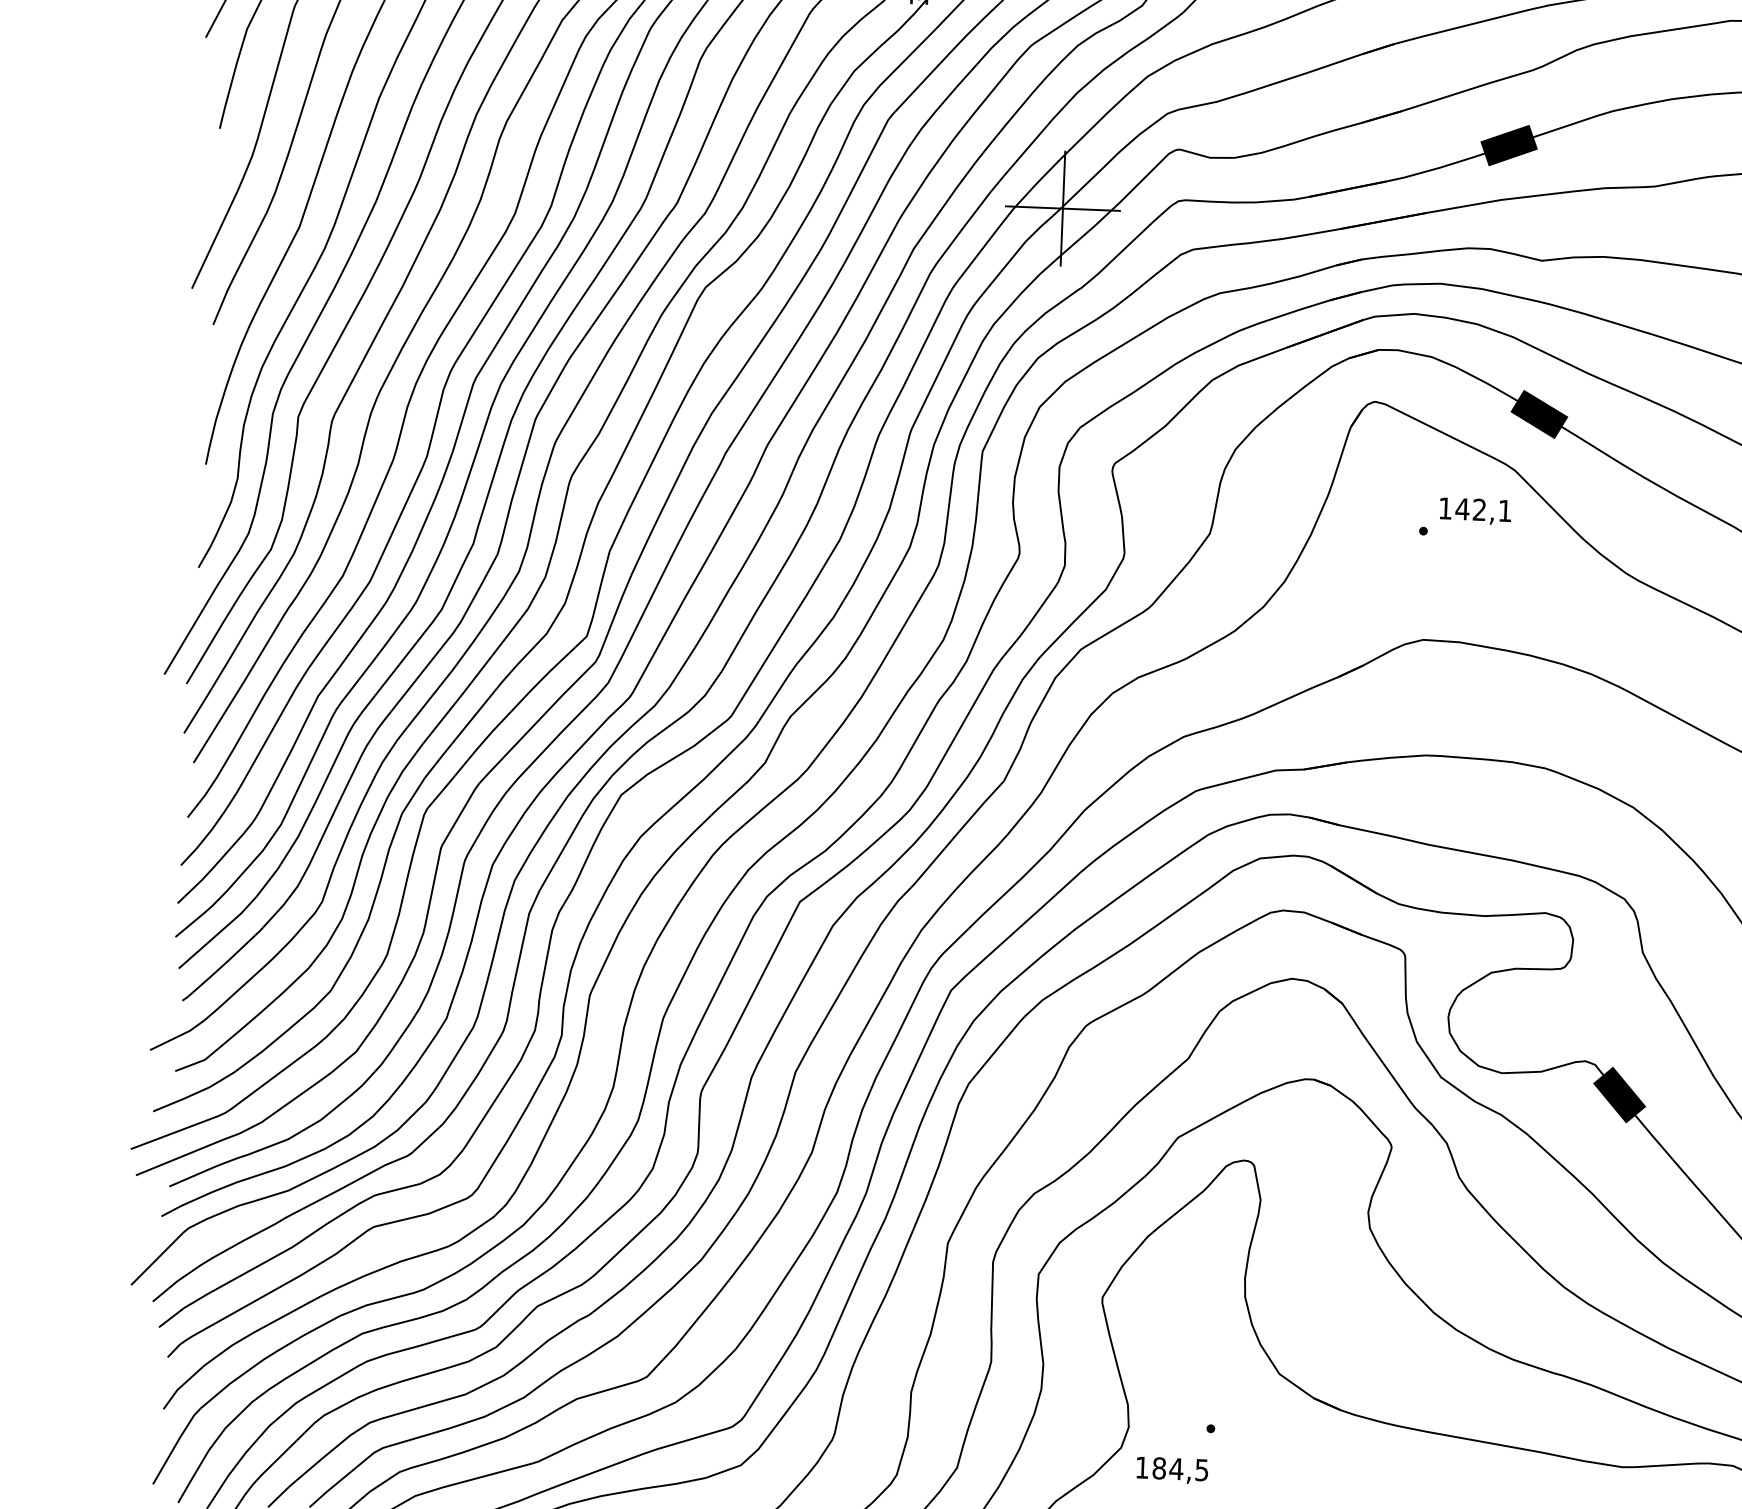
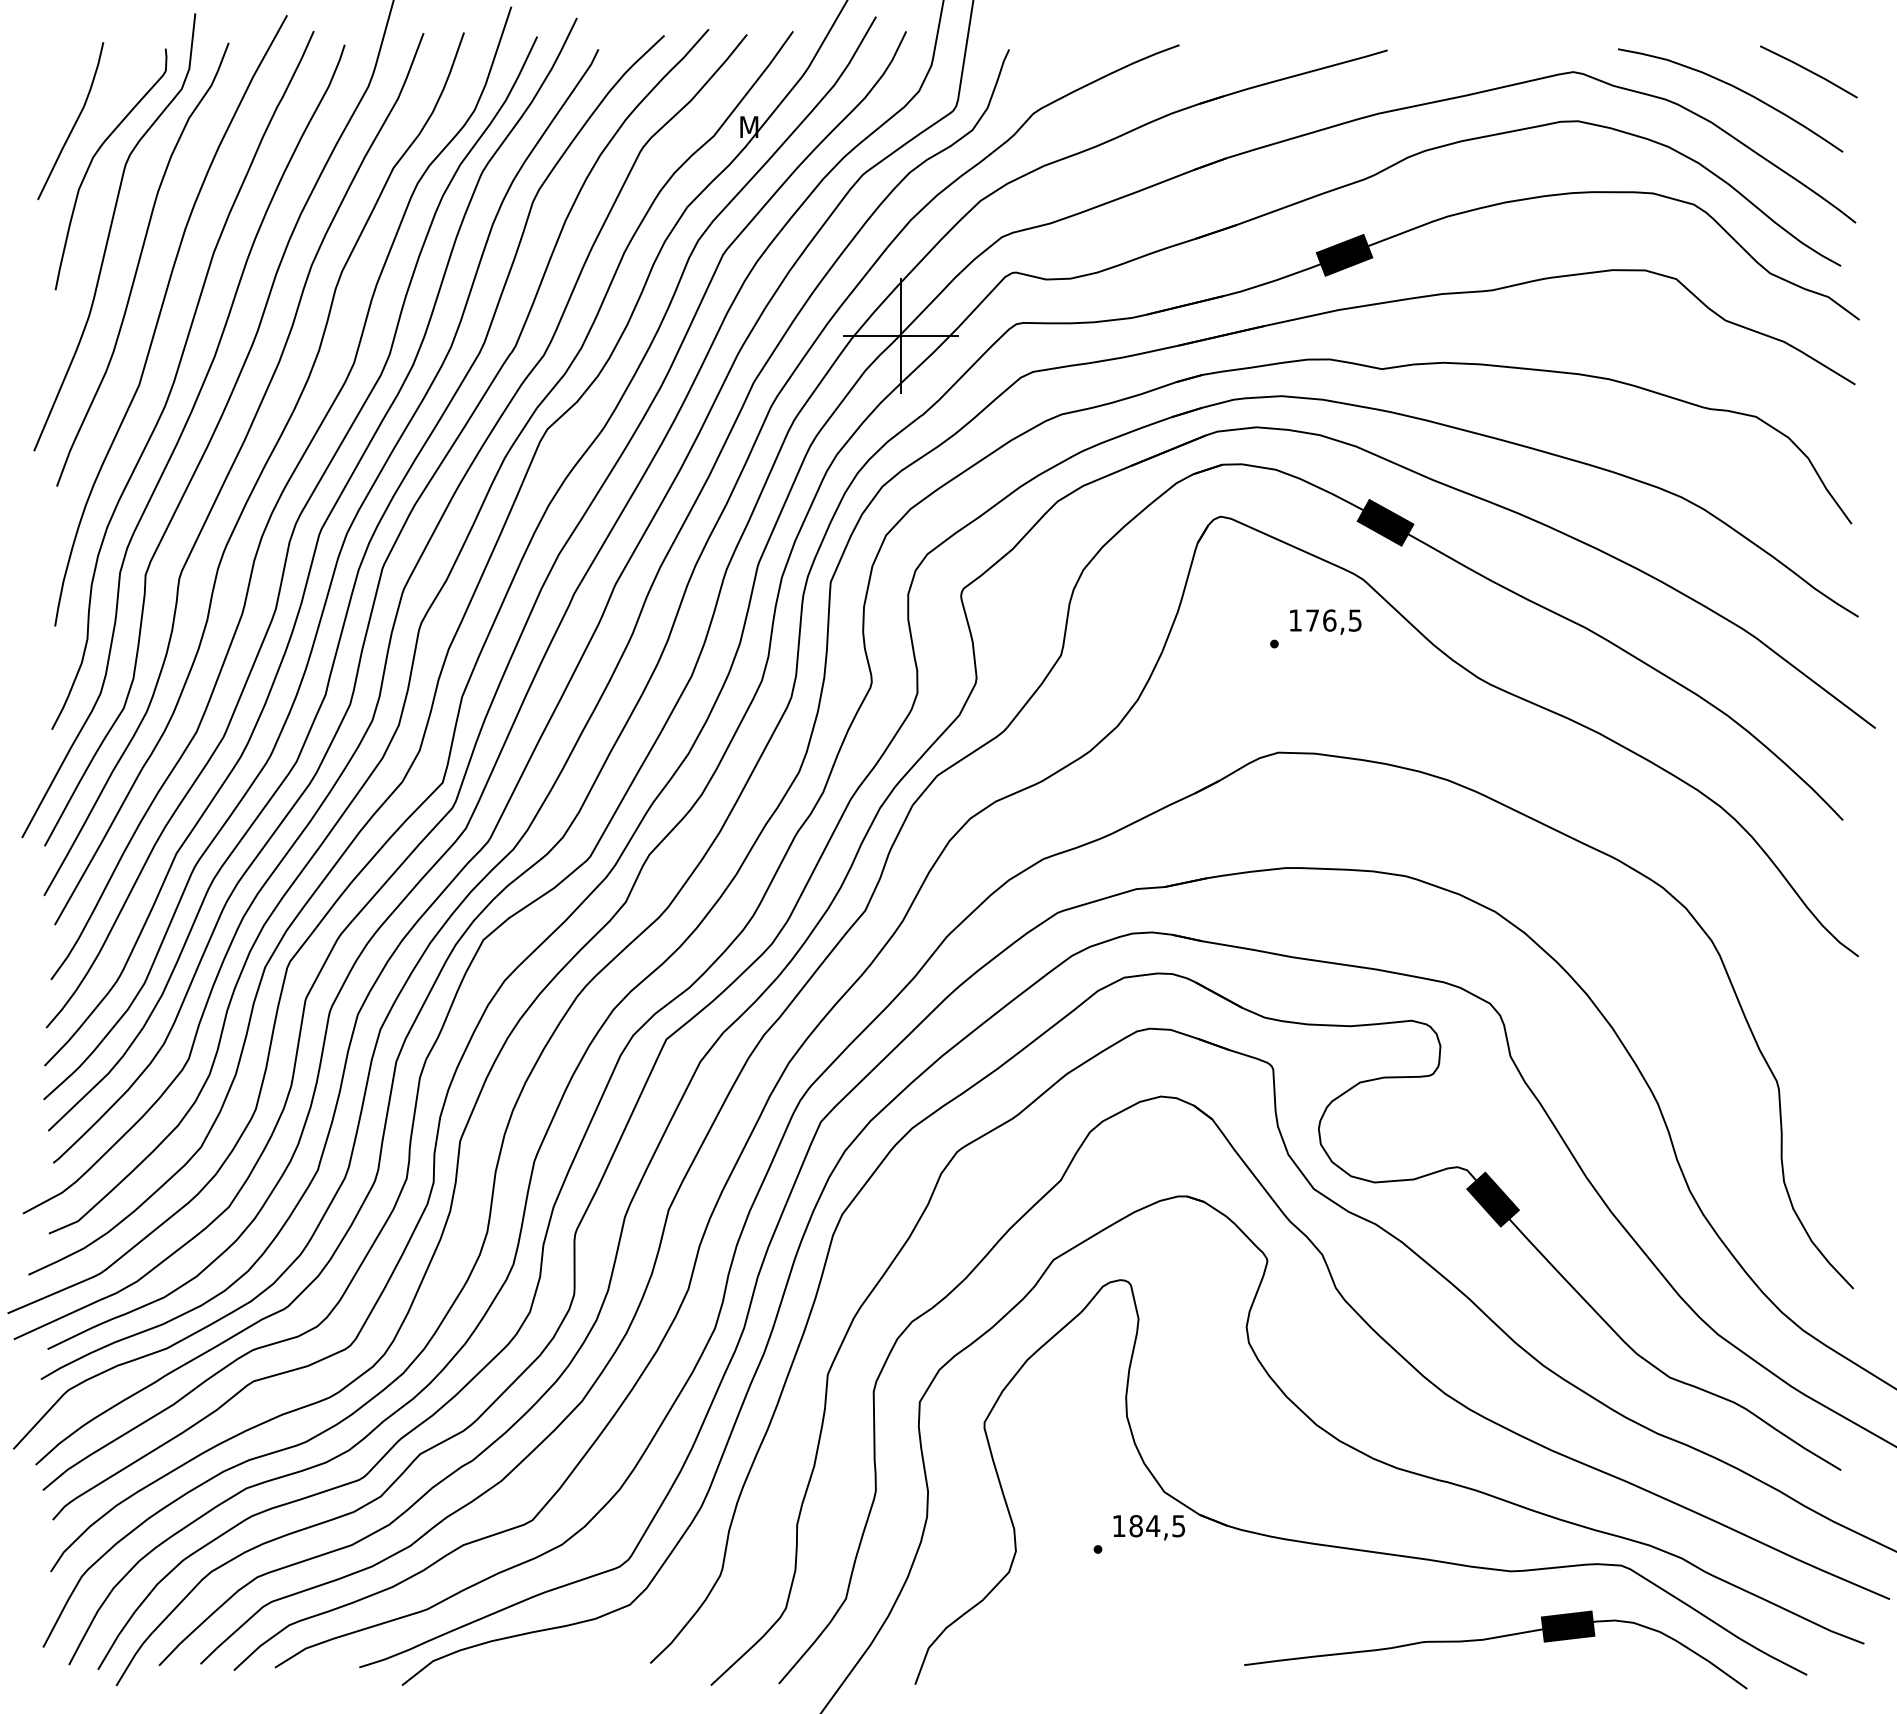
text: (1483, 510) -> (1333, 620), 142,1 -> 176,5
text: (1171, 1470) -> (1148, 1527), moved

